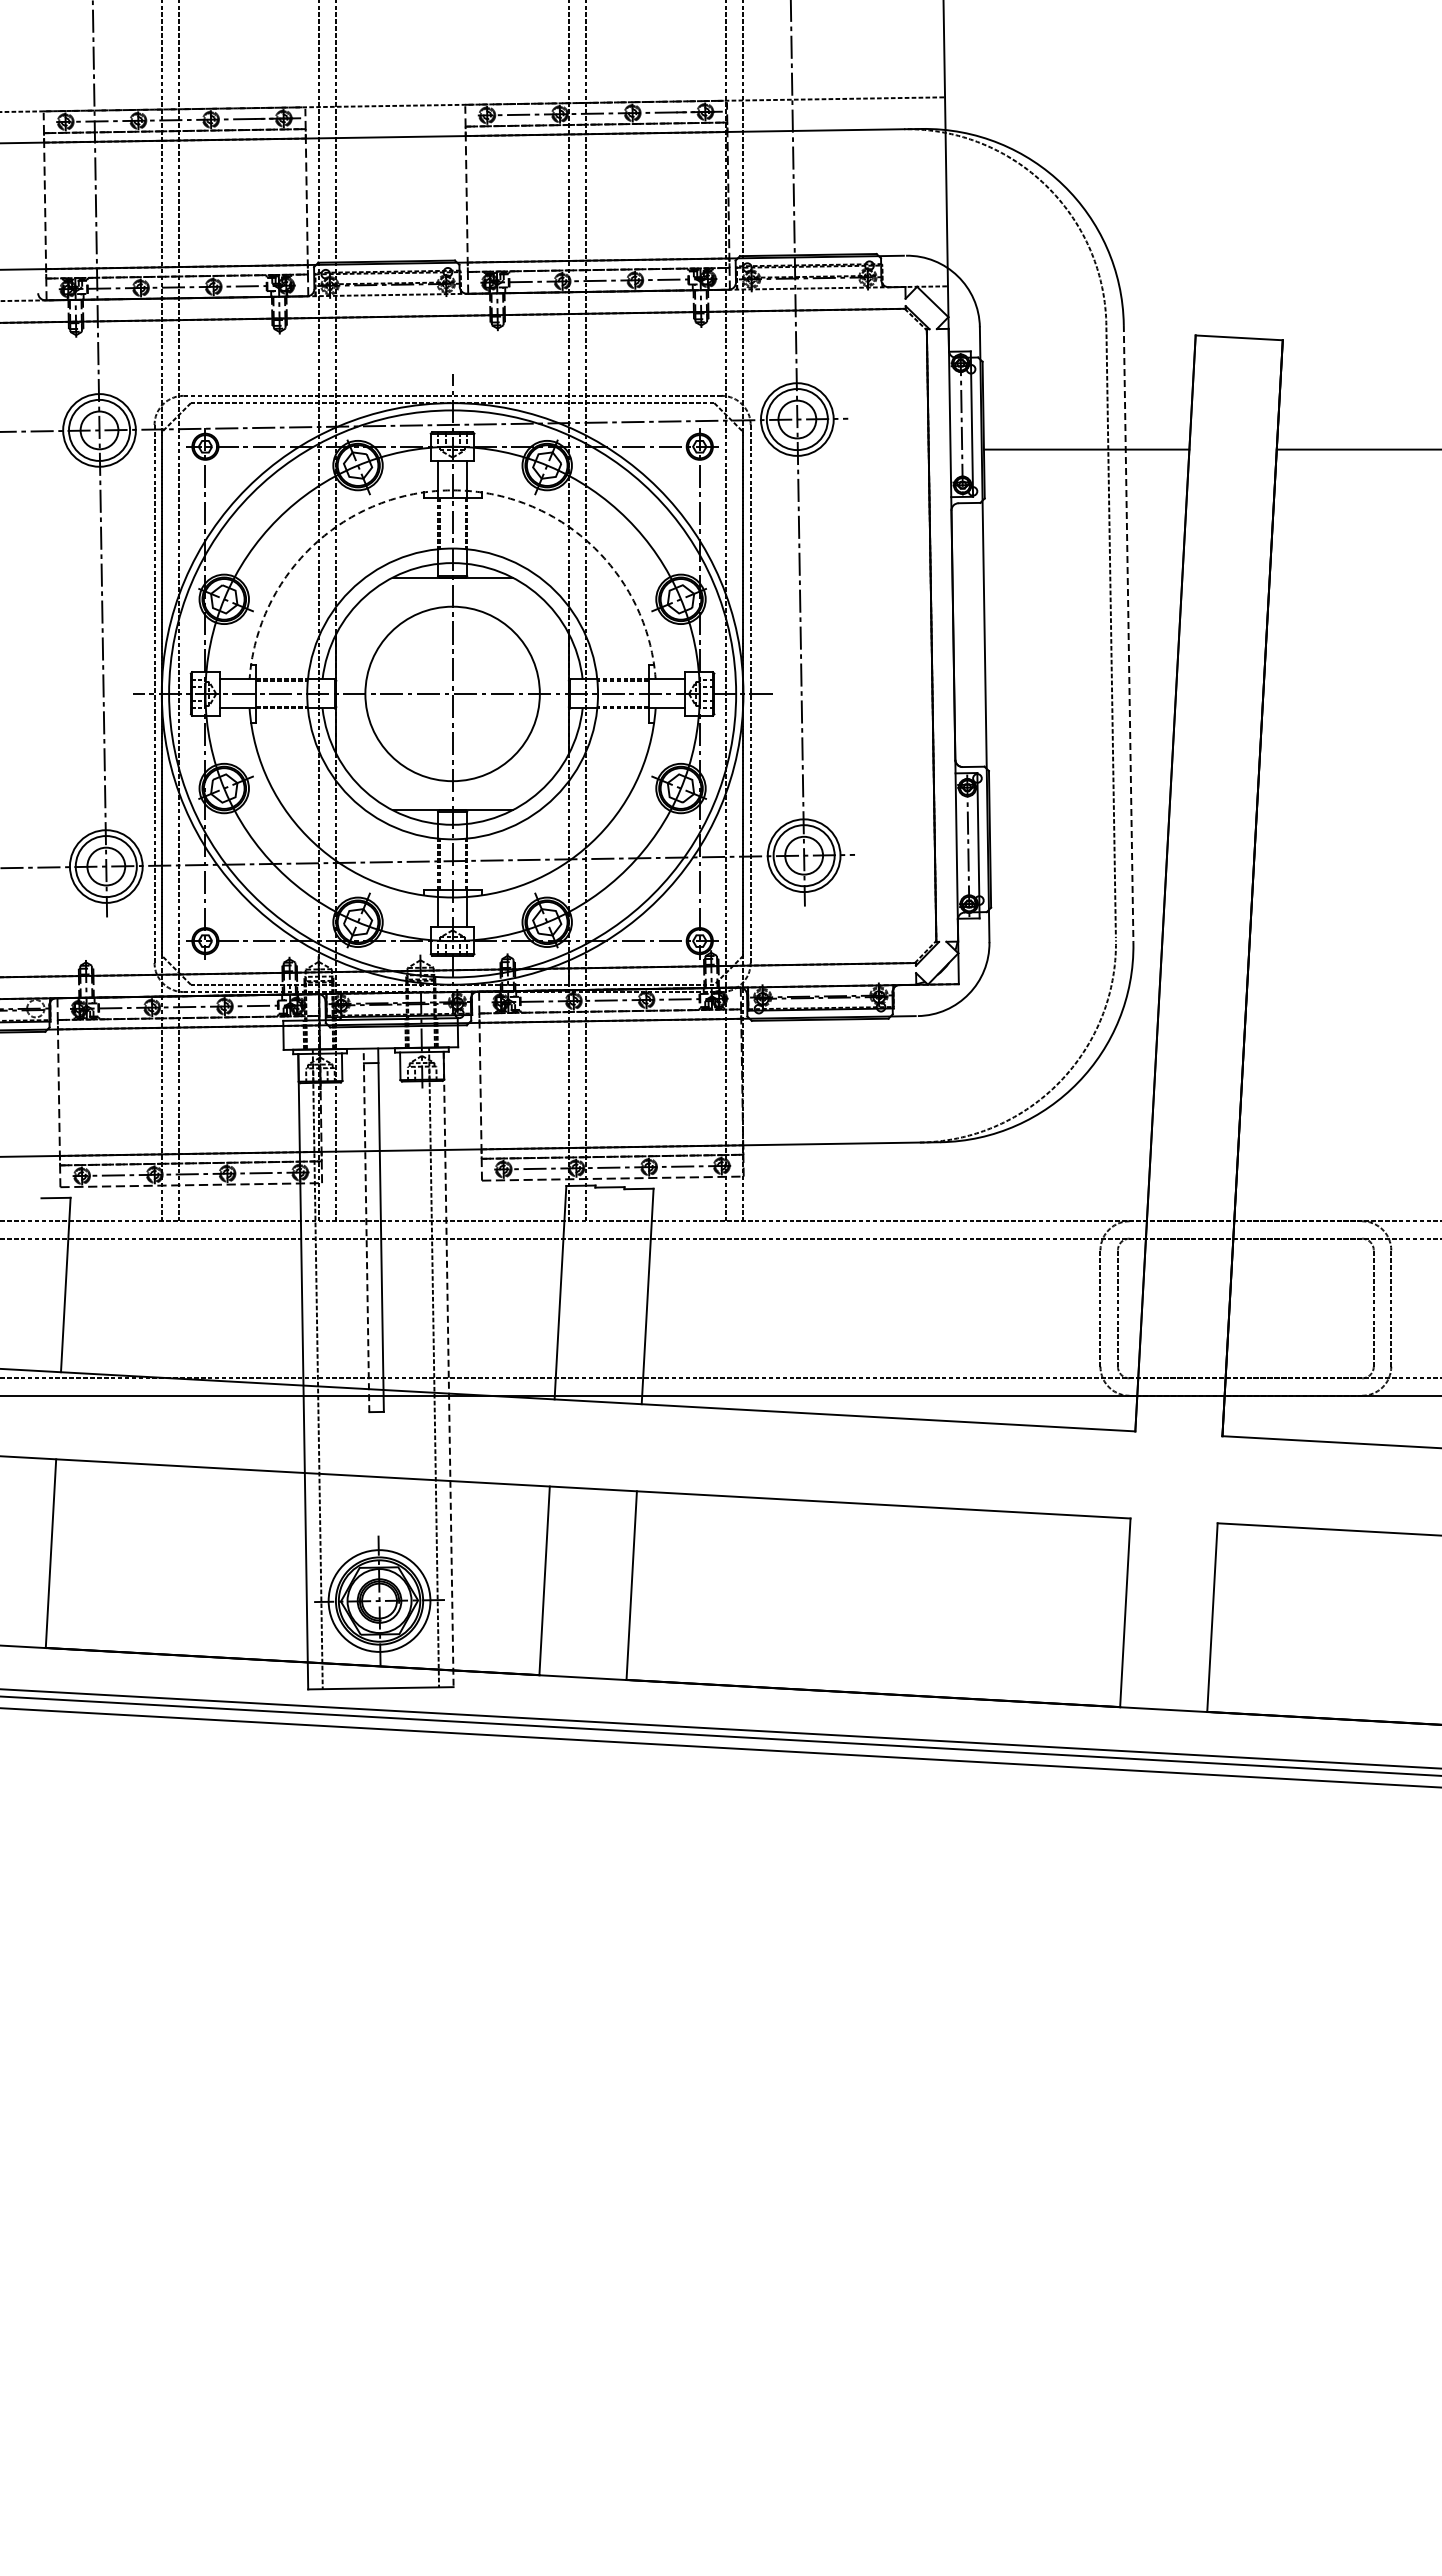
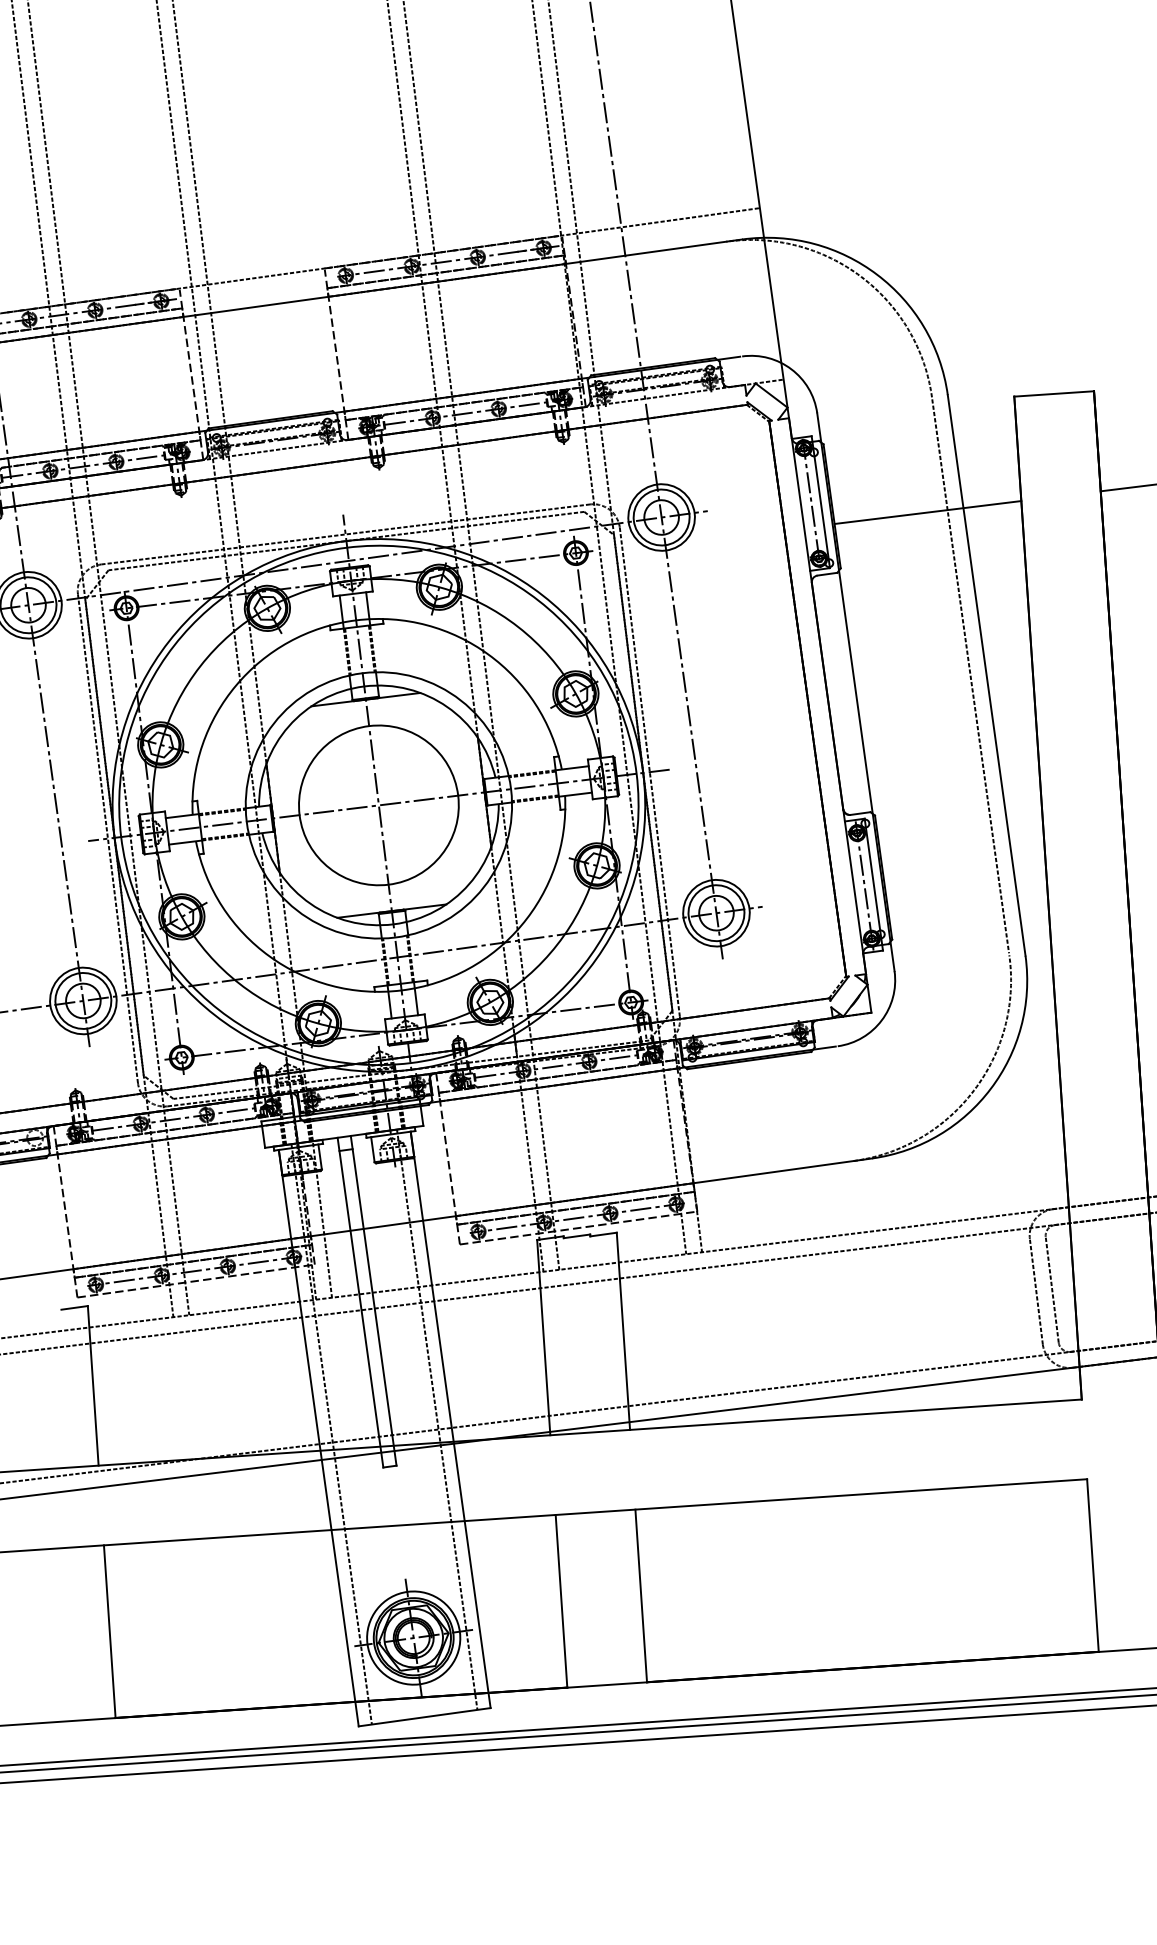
arc: (452, 490) -> (356, 620), dashed -> solid
line: (1128, 633) -> (986, 675), dashed -> solid
line: (366, 1230) -> (360, 1302), dashed -> solid
line: (448, 1369) -> (450, 1419), dashed -> solid

